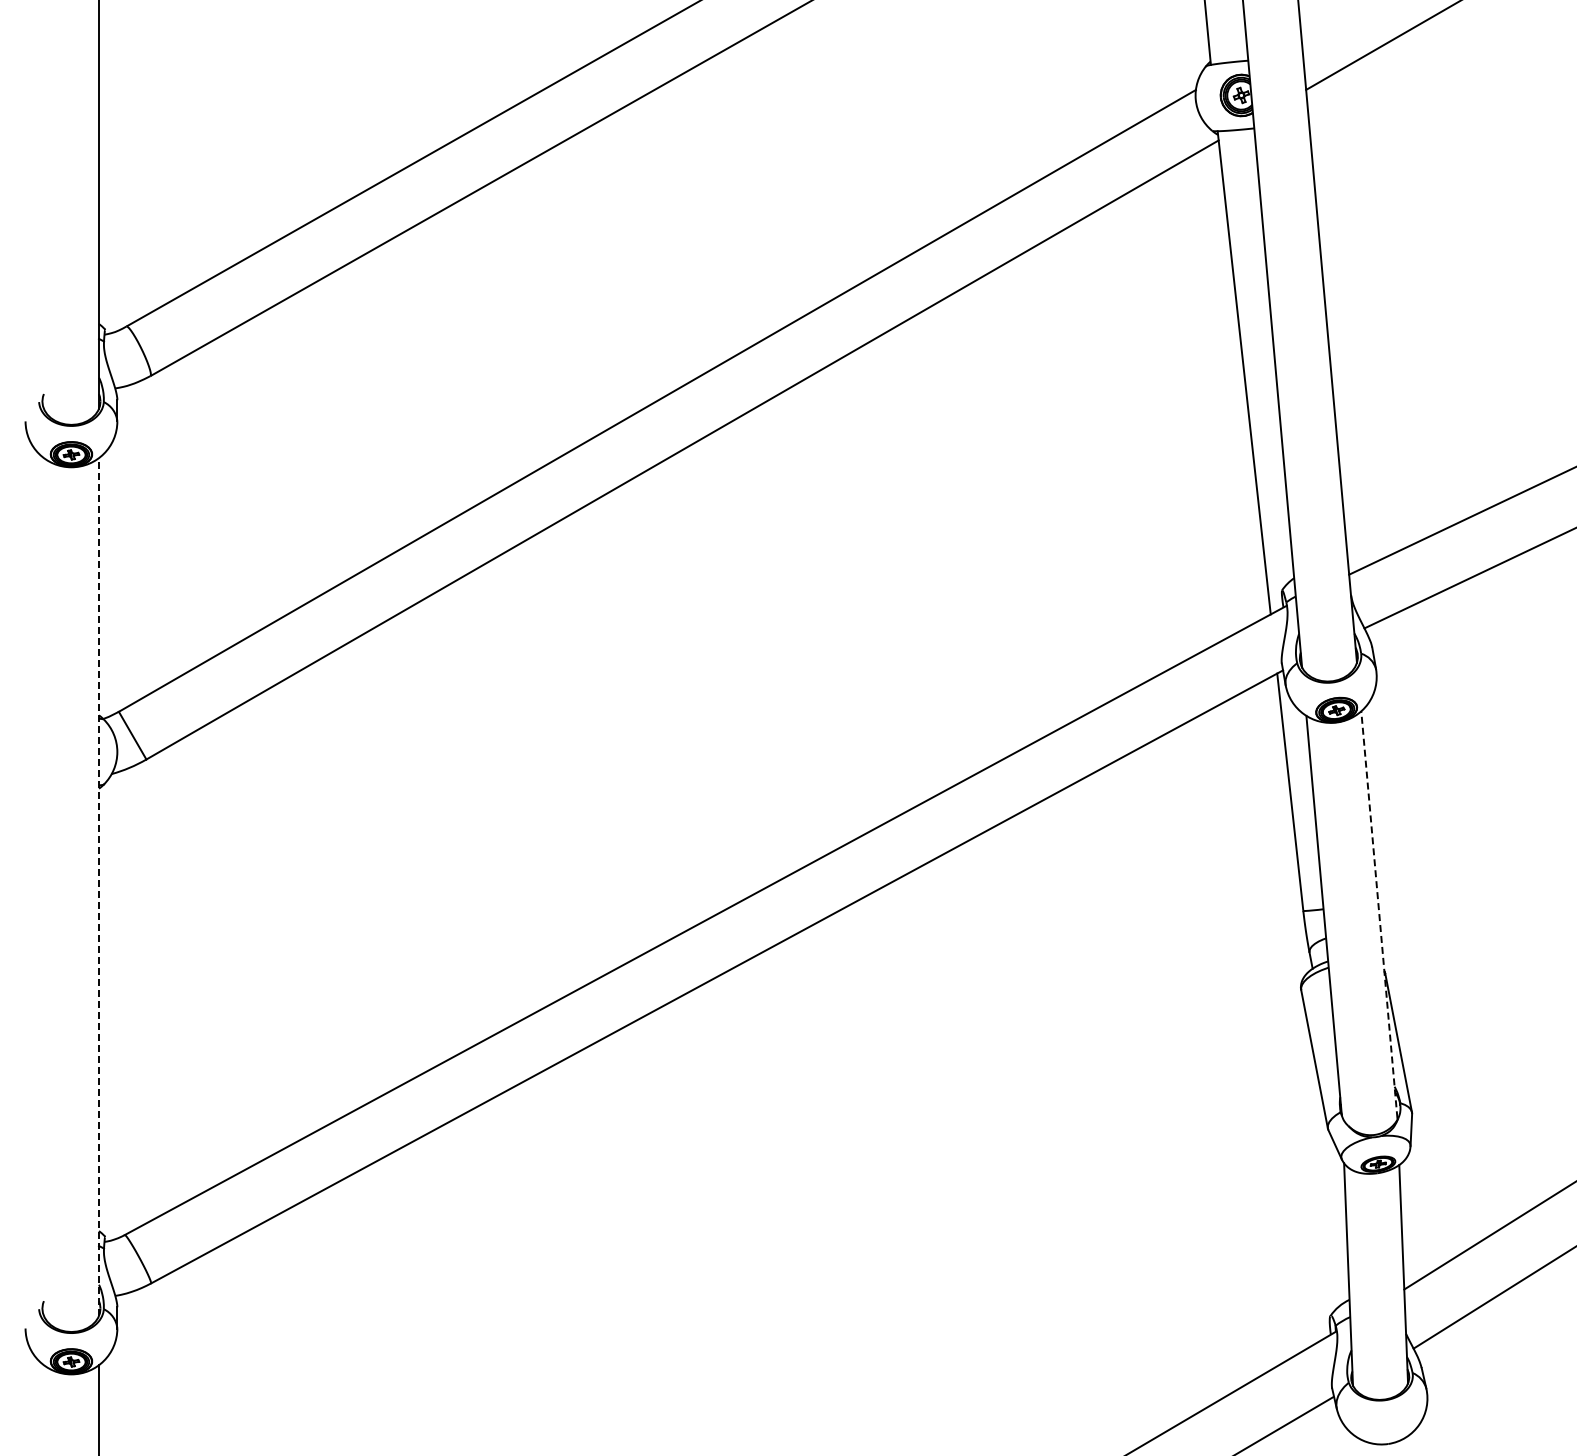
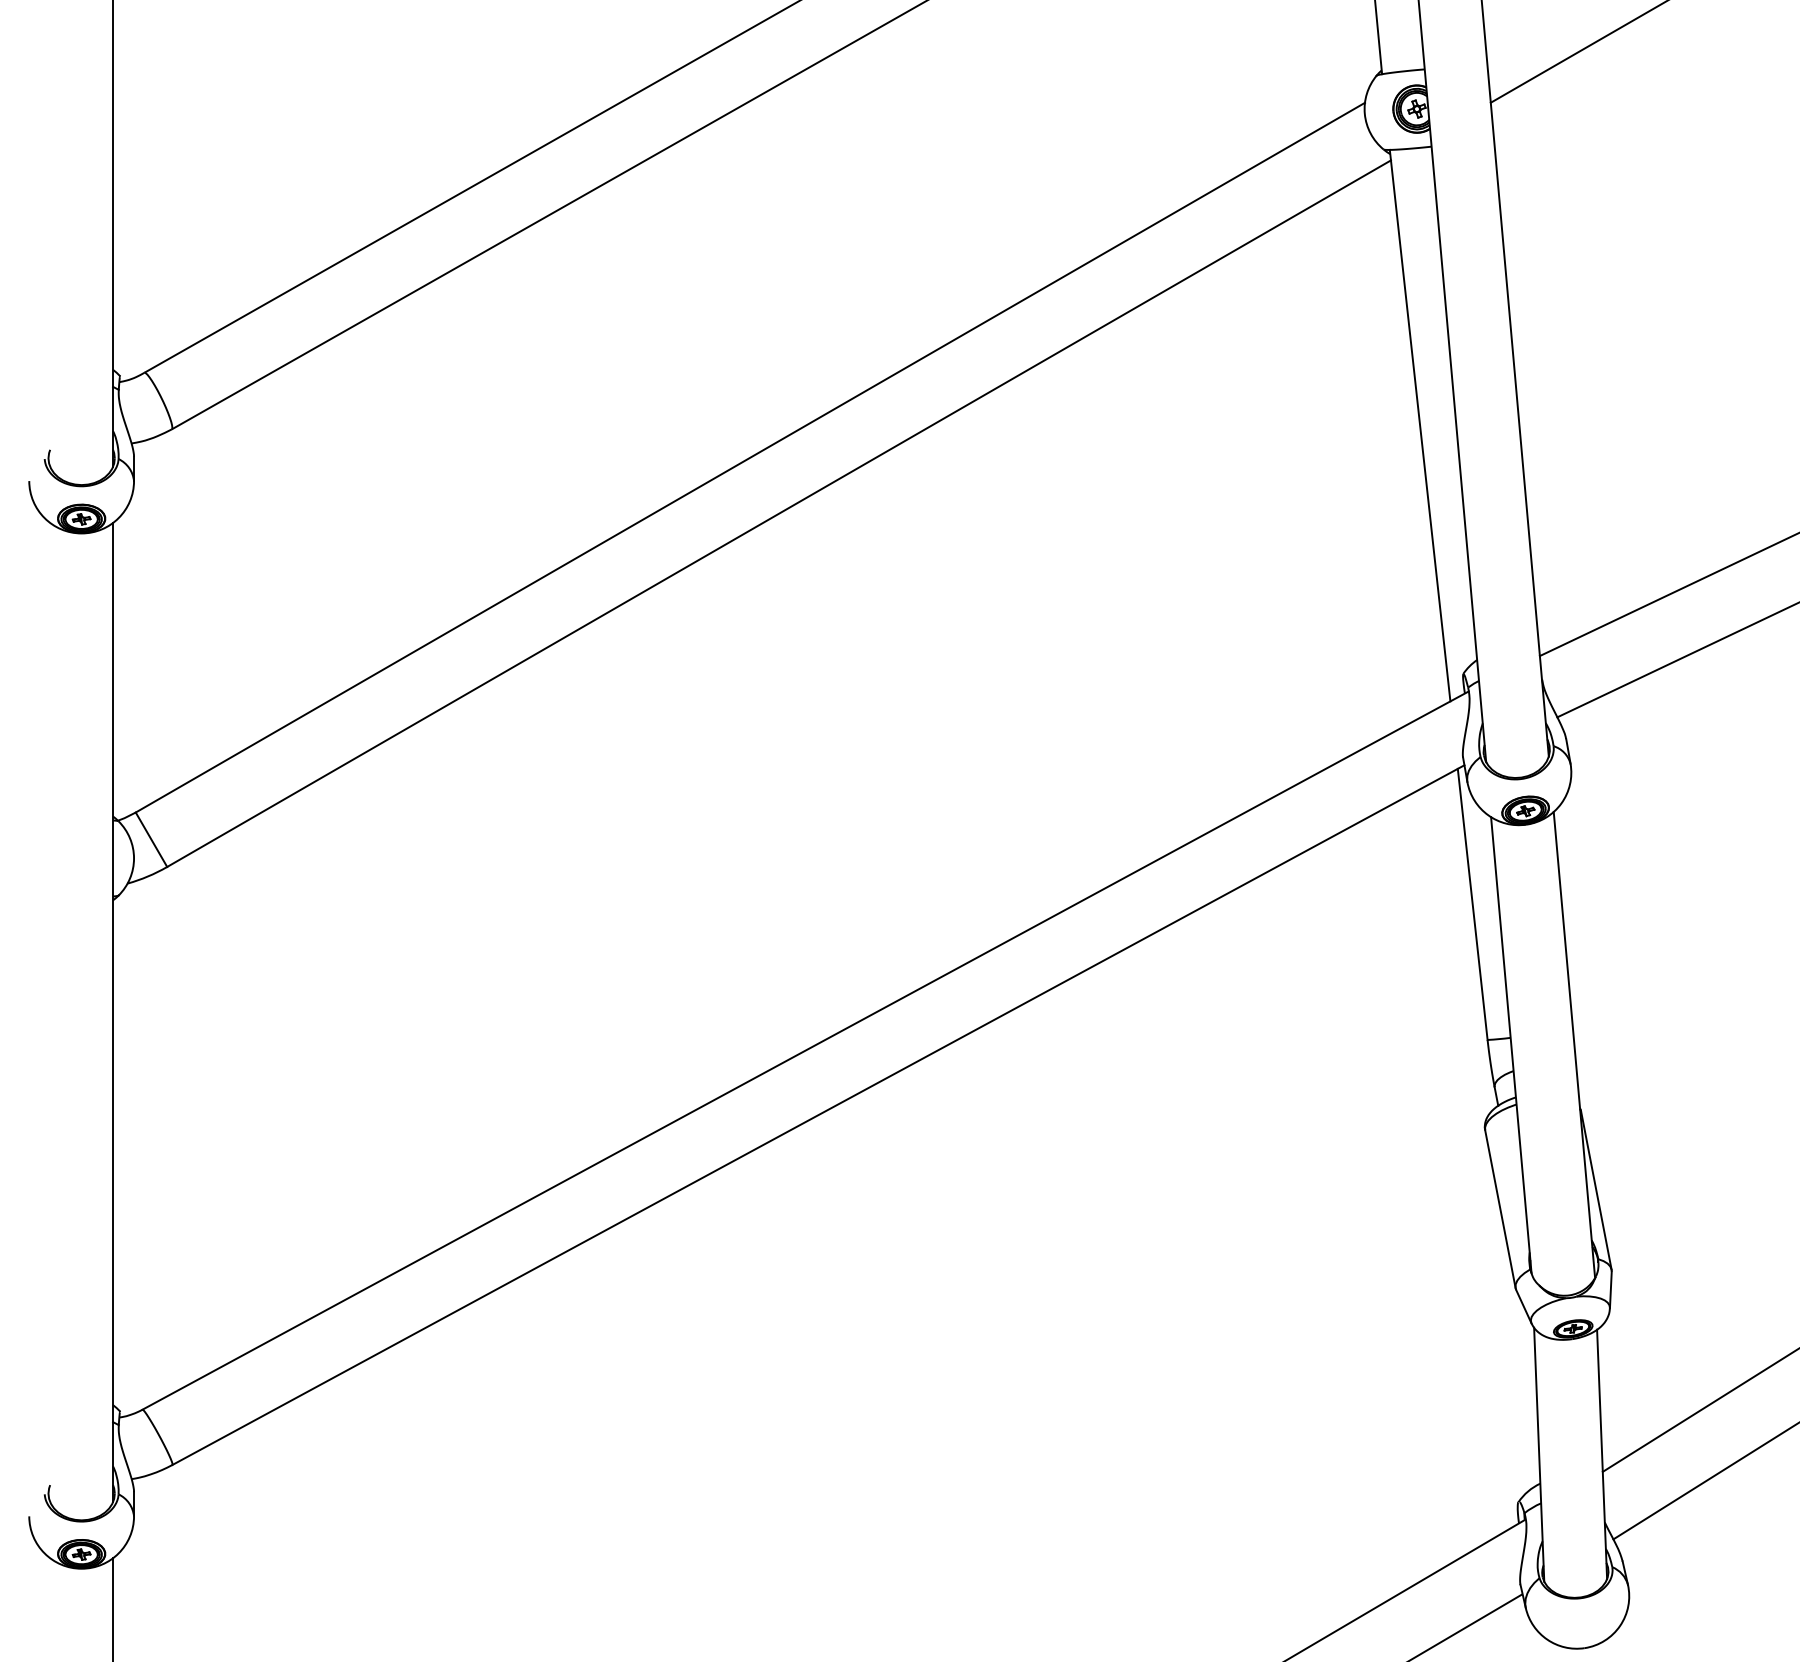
line: (99, 887) -> (113, 1013), dashed -> solid
line: (1379, 914) -> (1574, 1043), dashed -> solid

